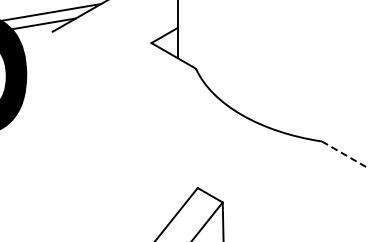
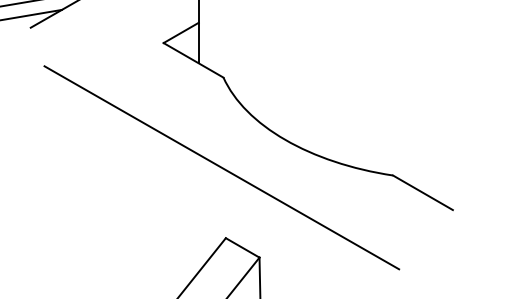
line: (194, 135) -> (221, 167), added
line: (344, 154) -> (423, 193), dashed -> solid

